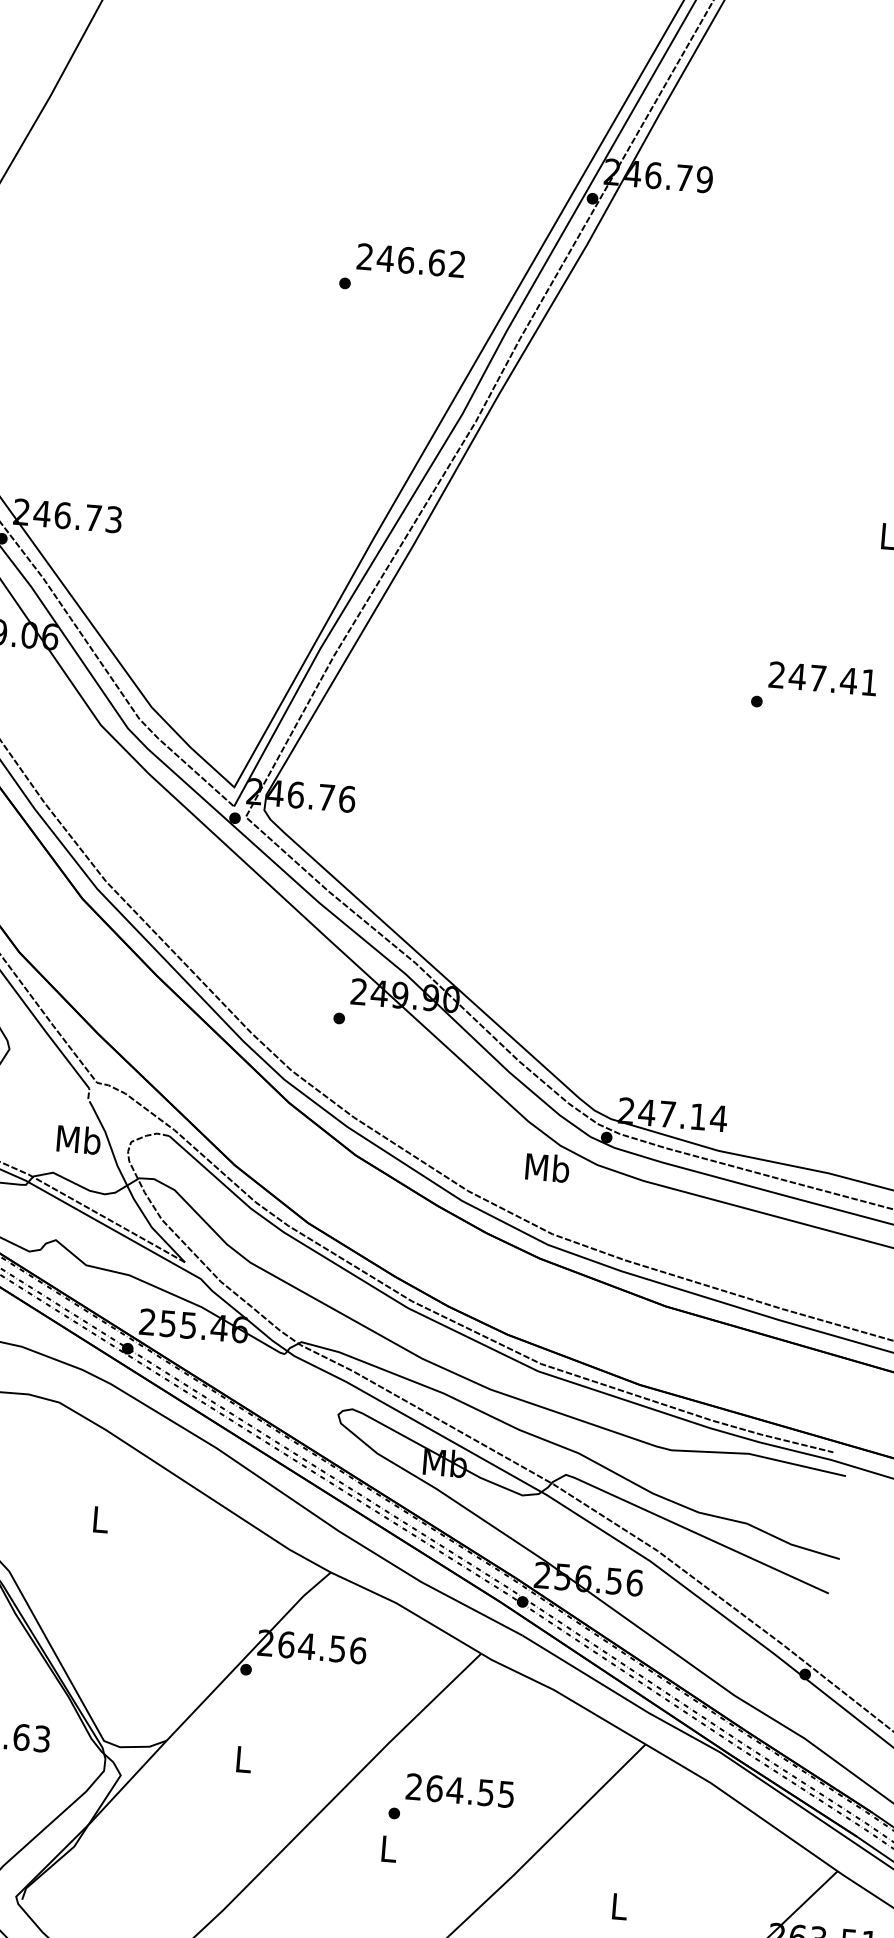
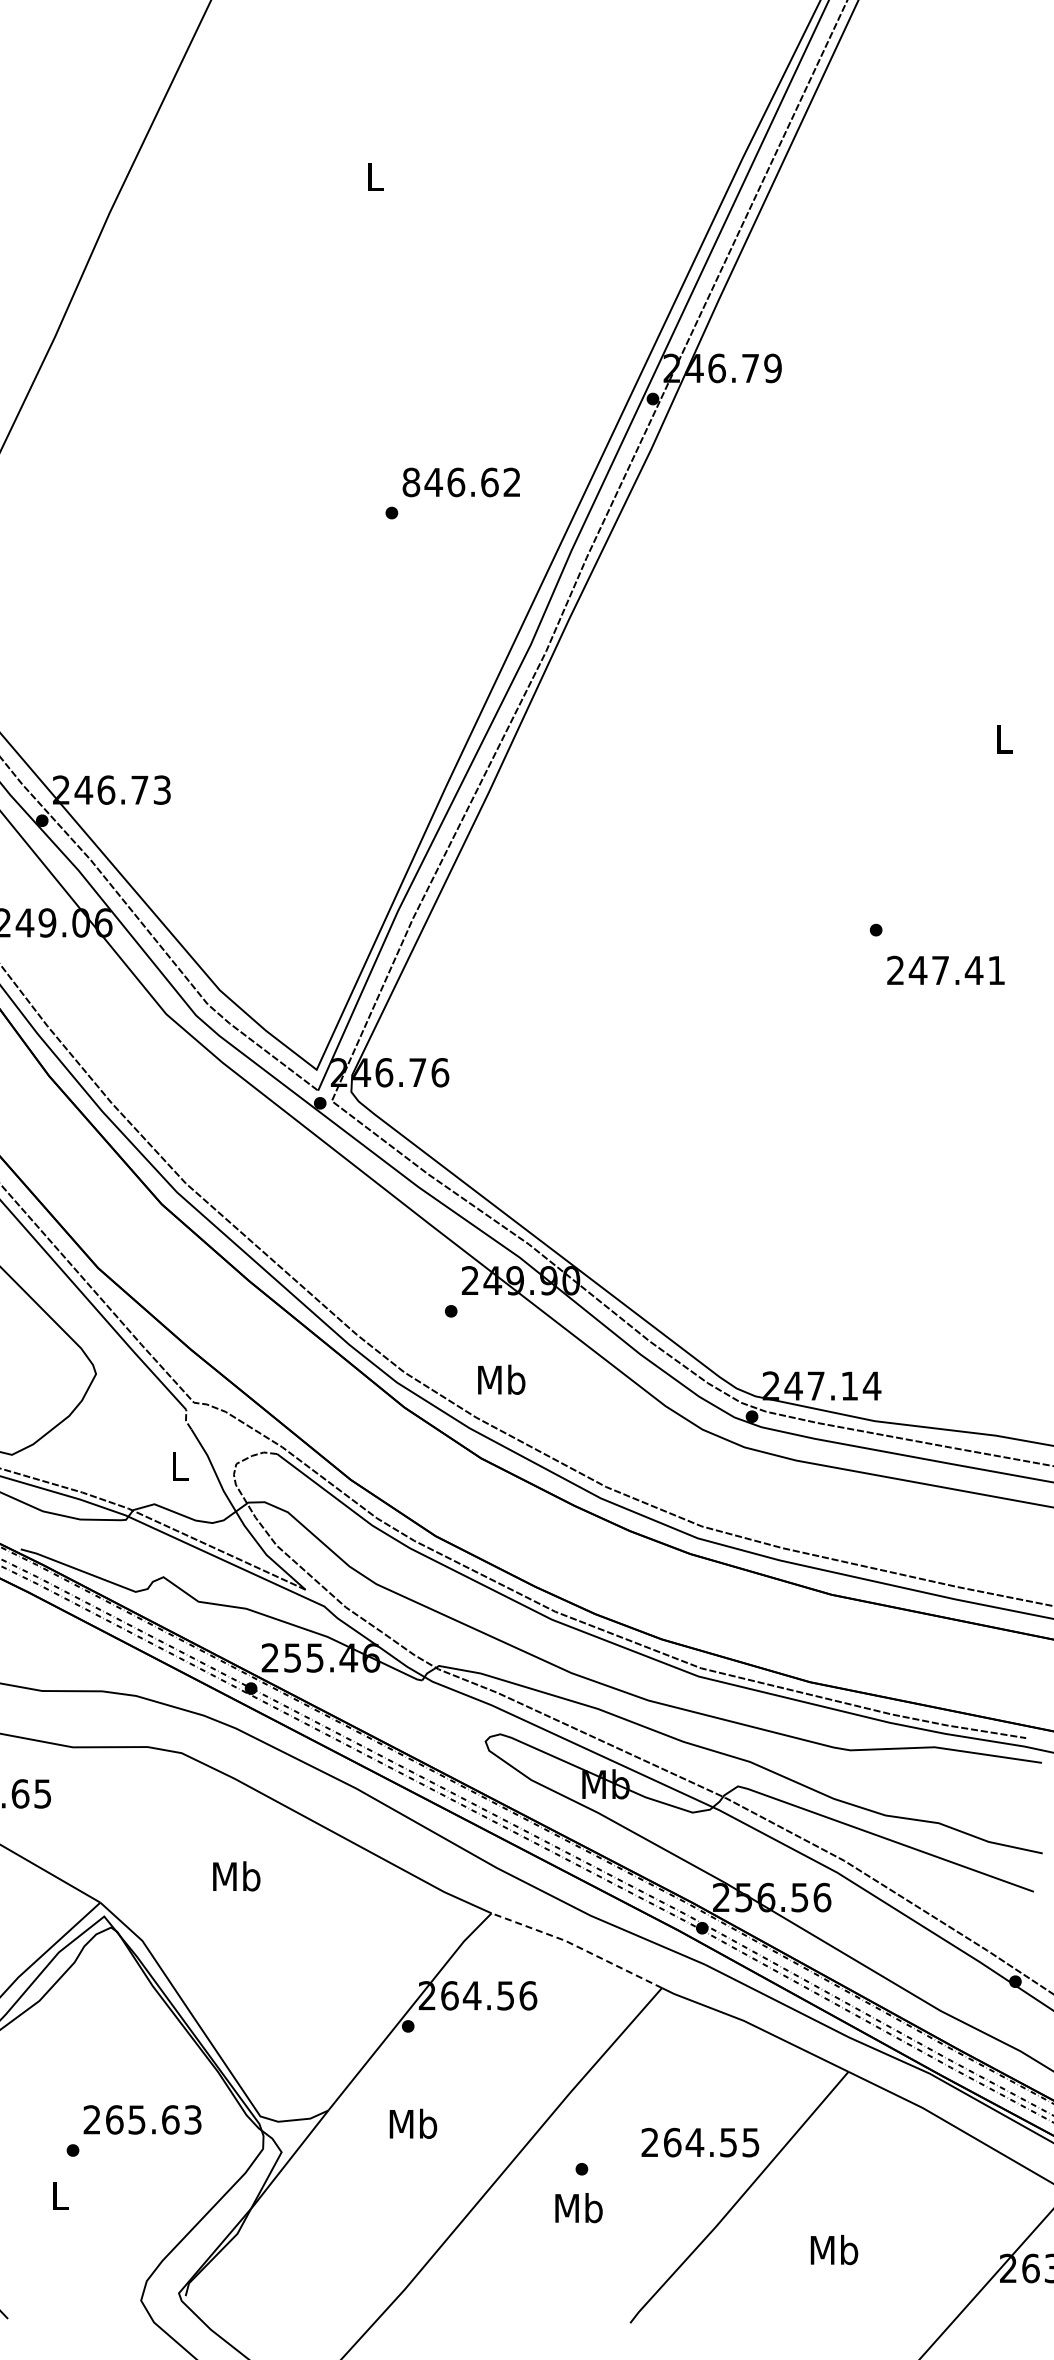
text: (365, 256) -> (411, 482), 246.62 -> 846.62
text: (822, 677) -> (945, 969), moved
text: (78, 1140) -> (179, 1466), Mb -> L
text: (547, 1167) -> (501, 1379), moved
text: (100, 1519) -> (236, 1876), L -> Mb
line: (407, 1609) -> (577, 1946), solid -> dashed
text: (243, 1758) -> (413, 2123), L -> Mb
text: (460, 1790) -> (700, 2142), moved
text: (388, 1849) -> (578, 2208), L -> Mb
text: (619, 1905) -> (834, 2249), L -> Mb

